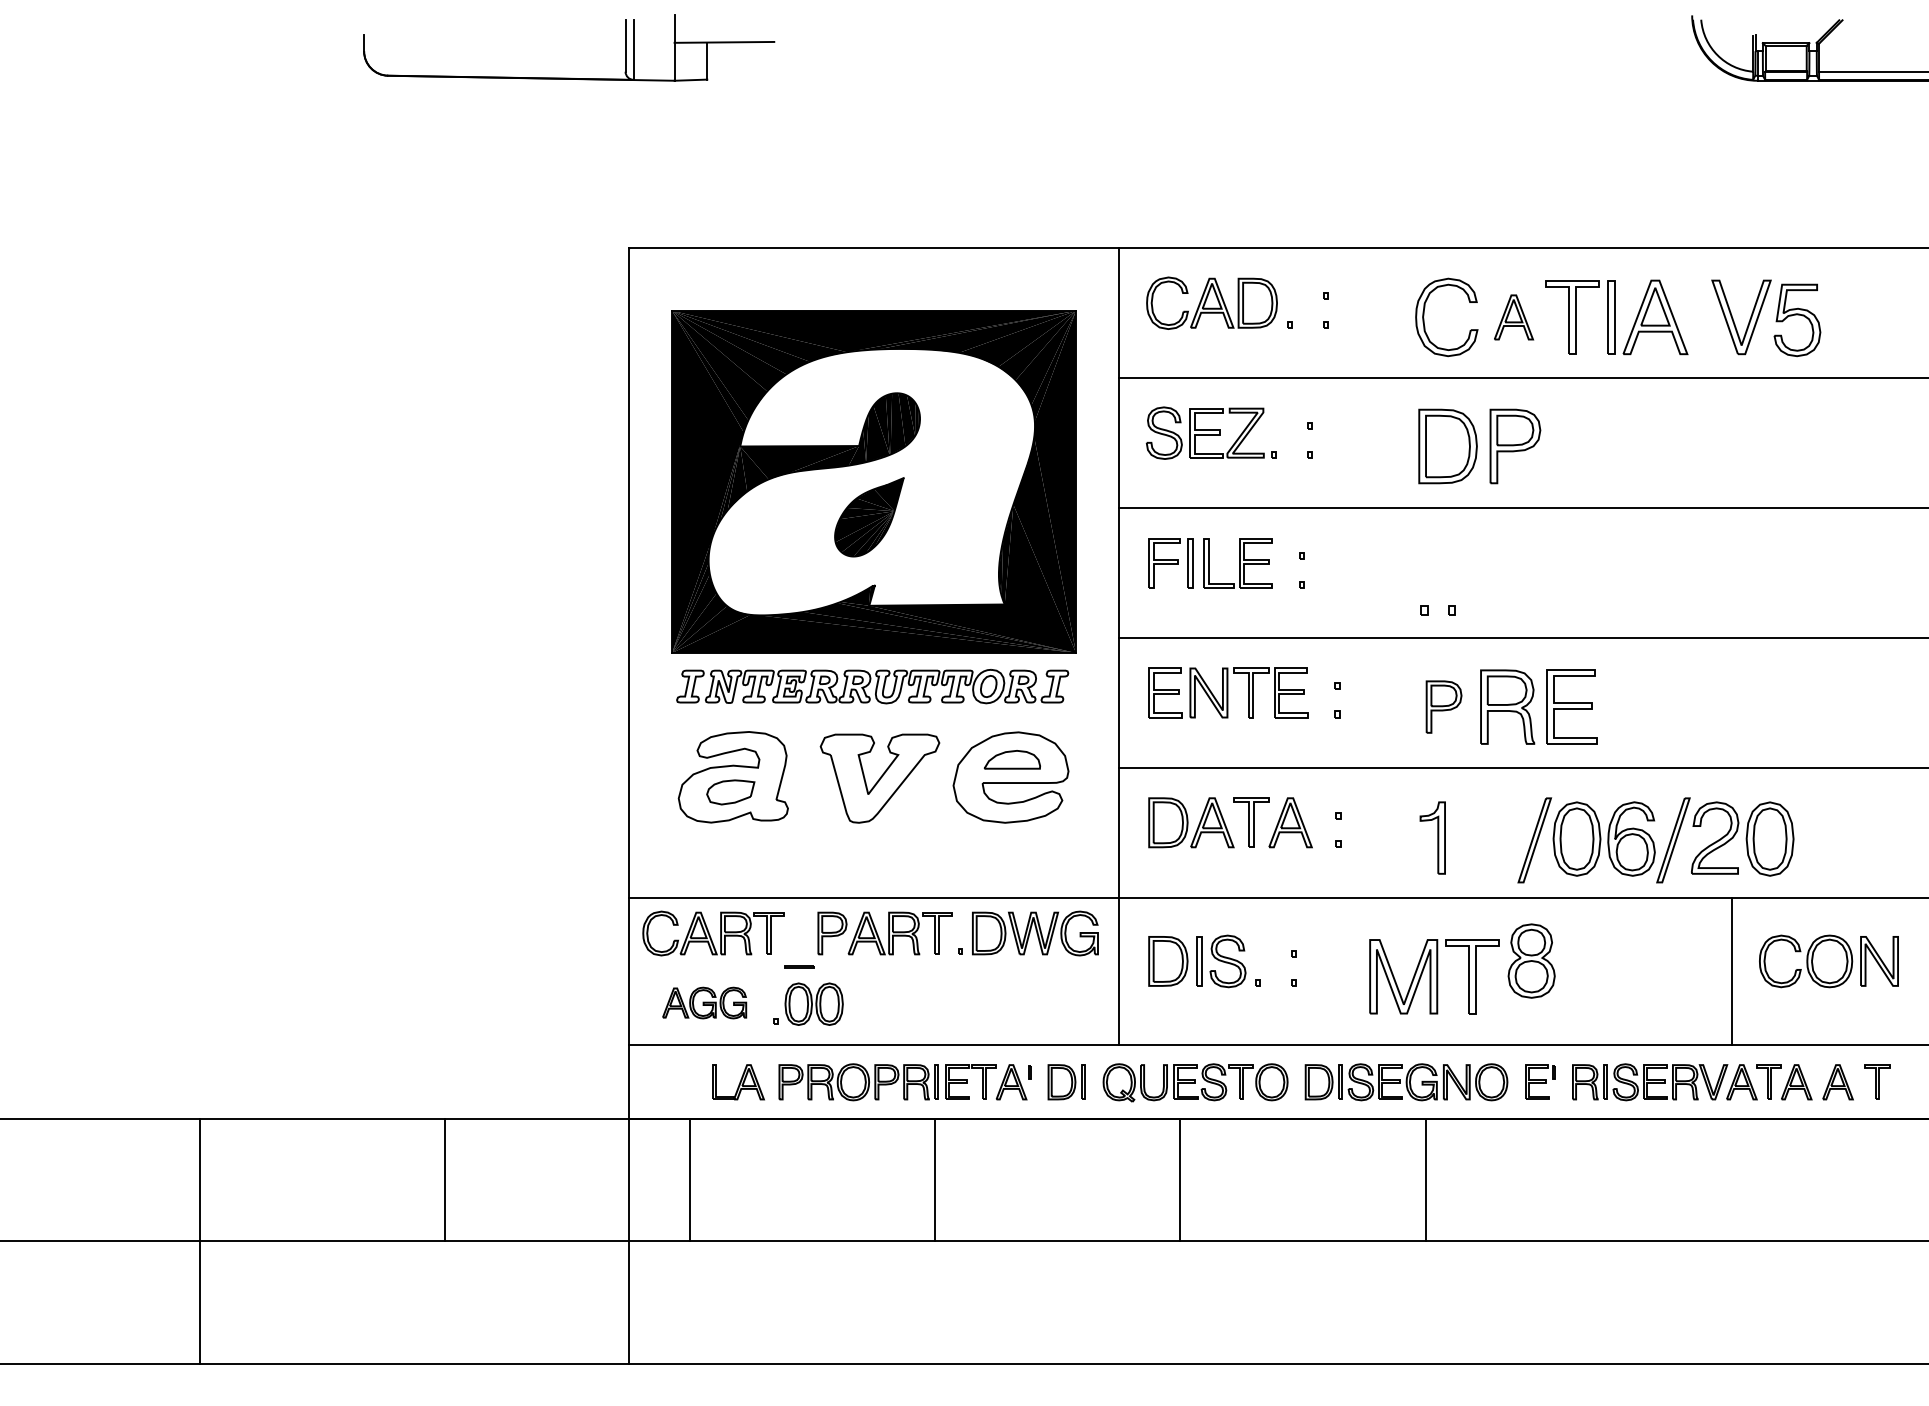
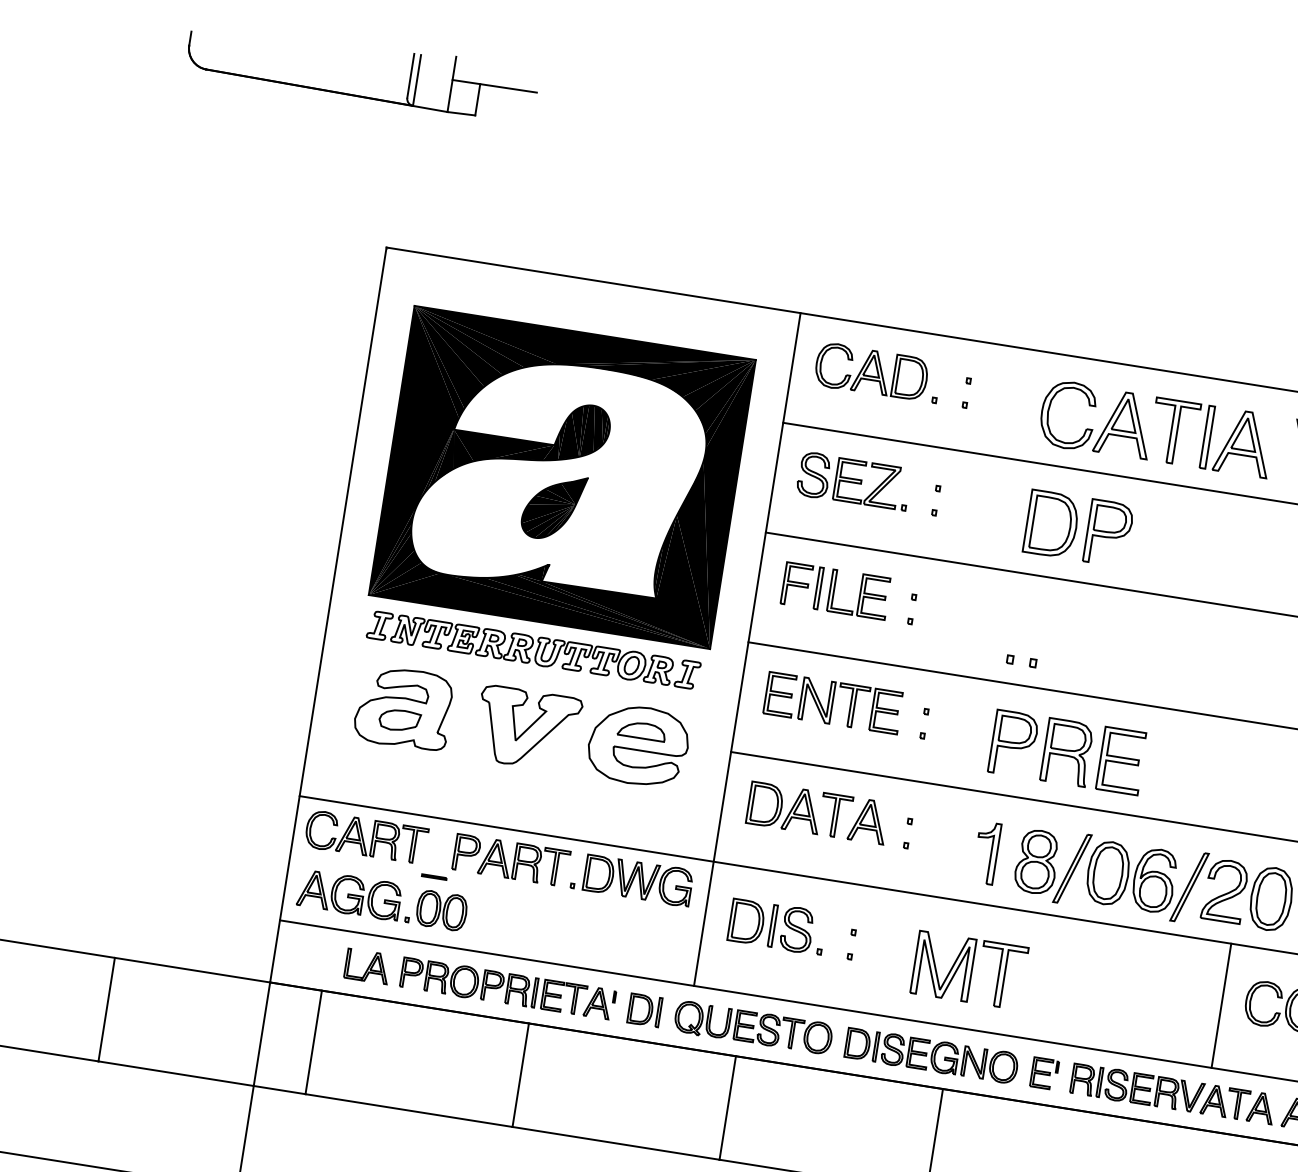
part: (1513, 317) -> (1124, 424), size x1.67
part: (1443, 706) -> (1013, 743), size x1.43
part: (1531, 960) -> (1036, 861), moved
part: (704, 1002) -> (349, 894), size x1.43

